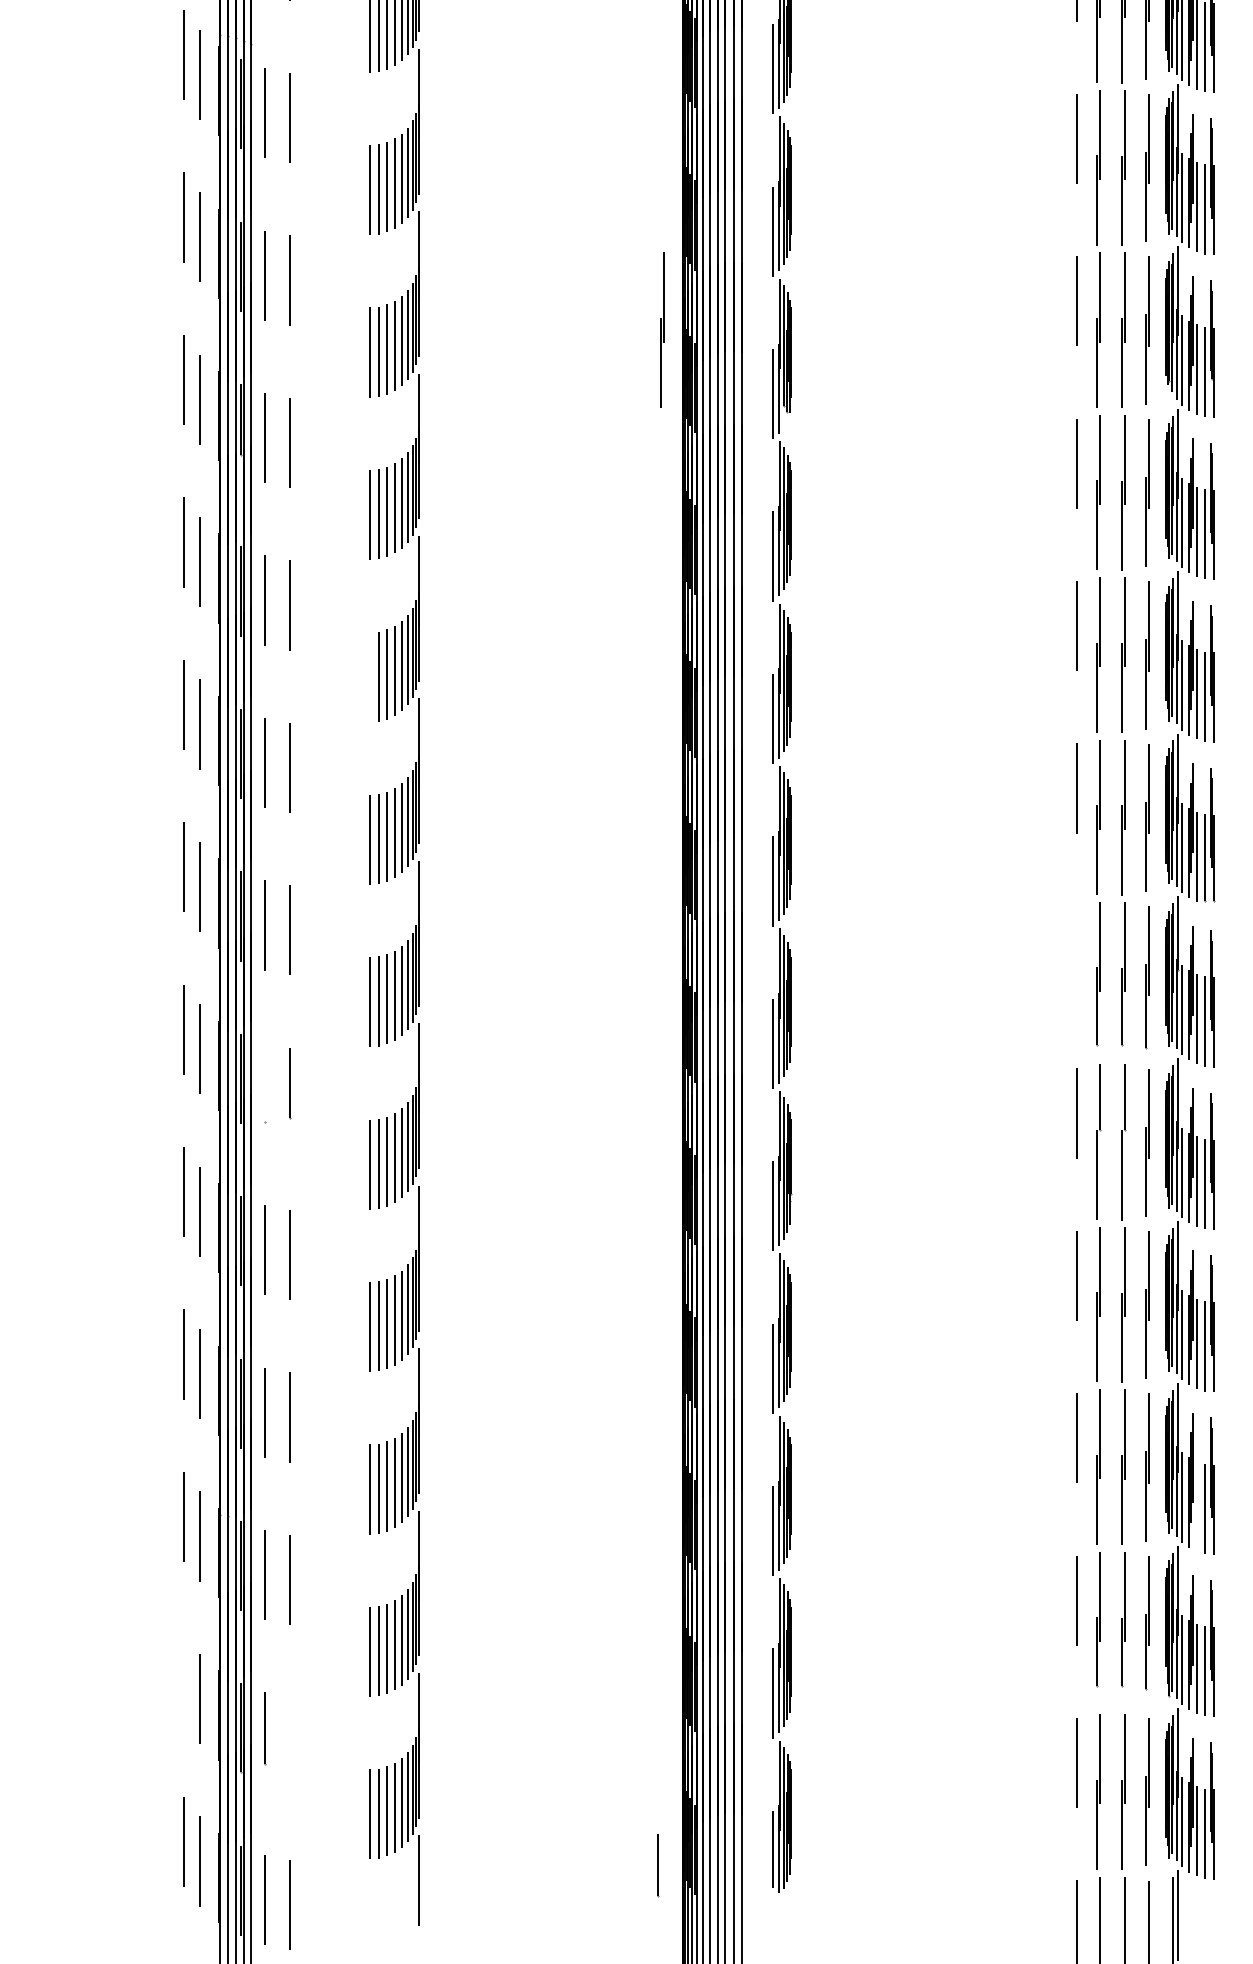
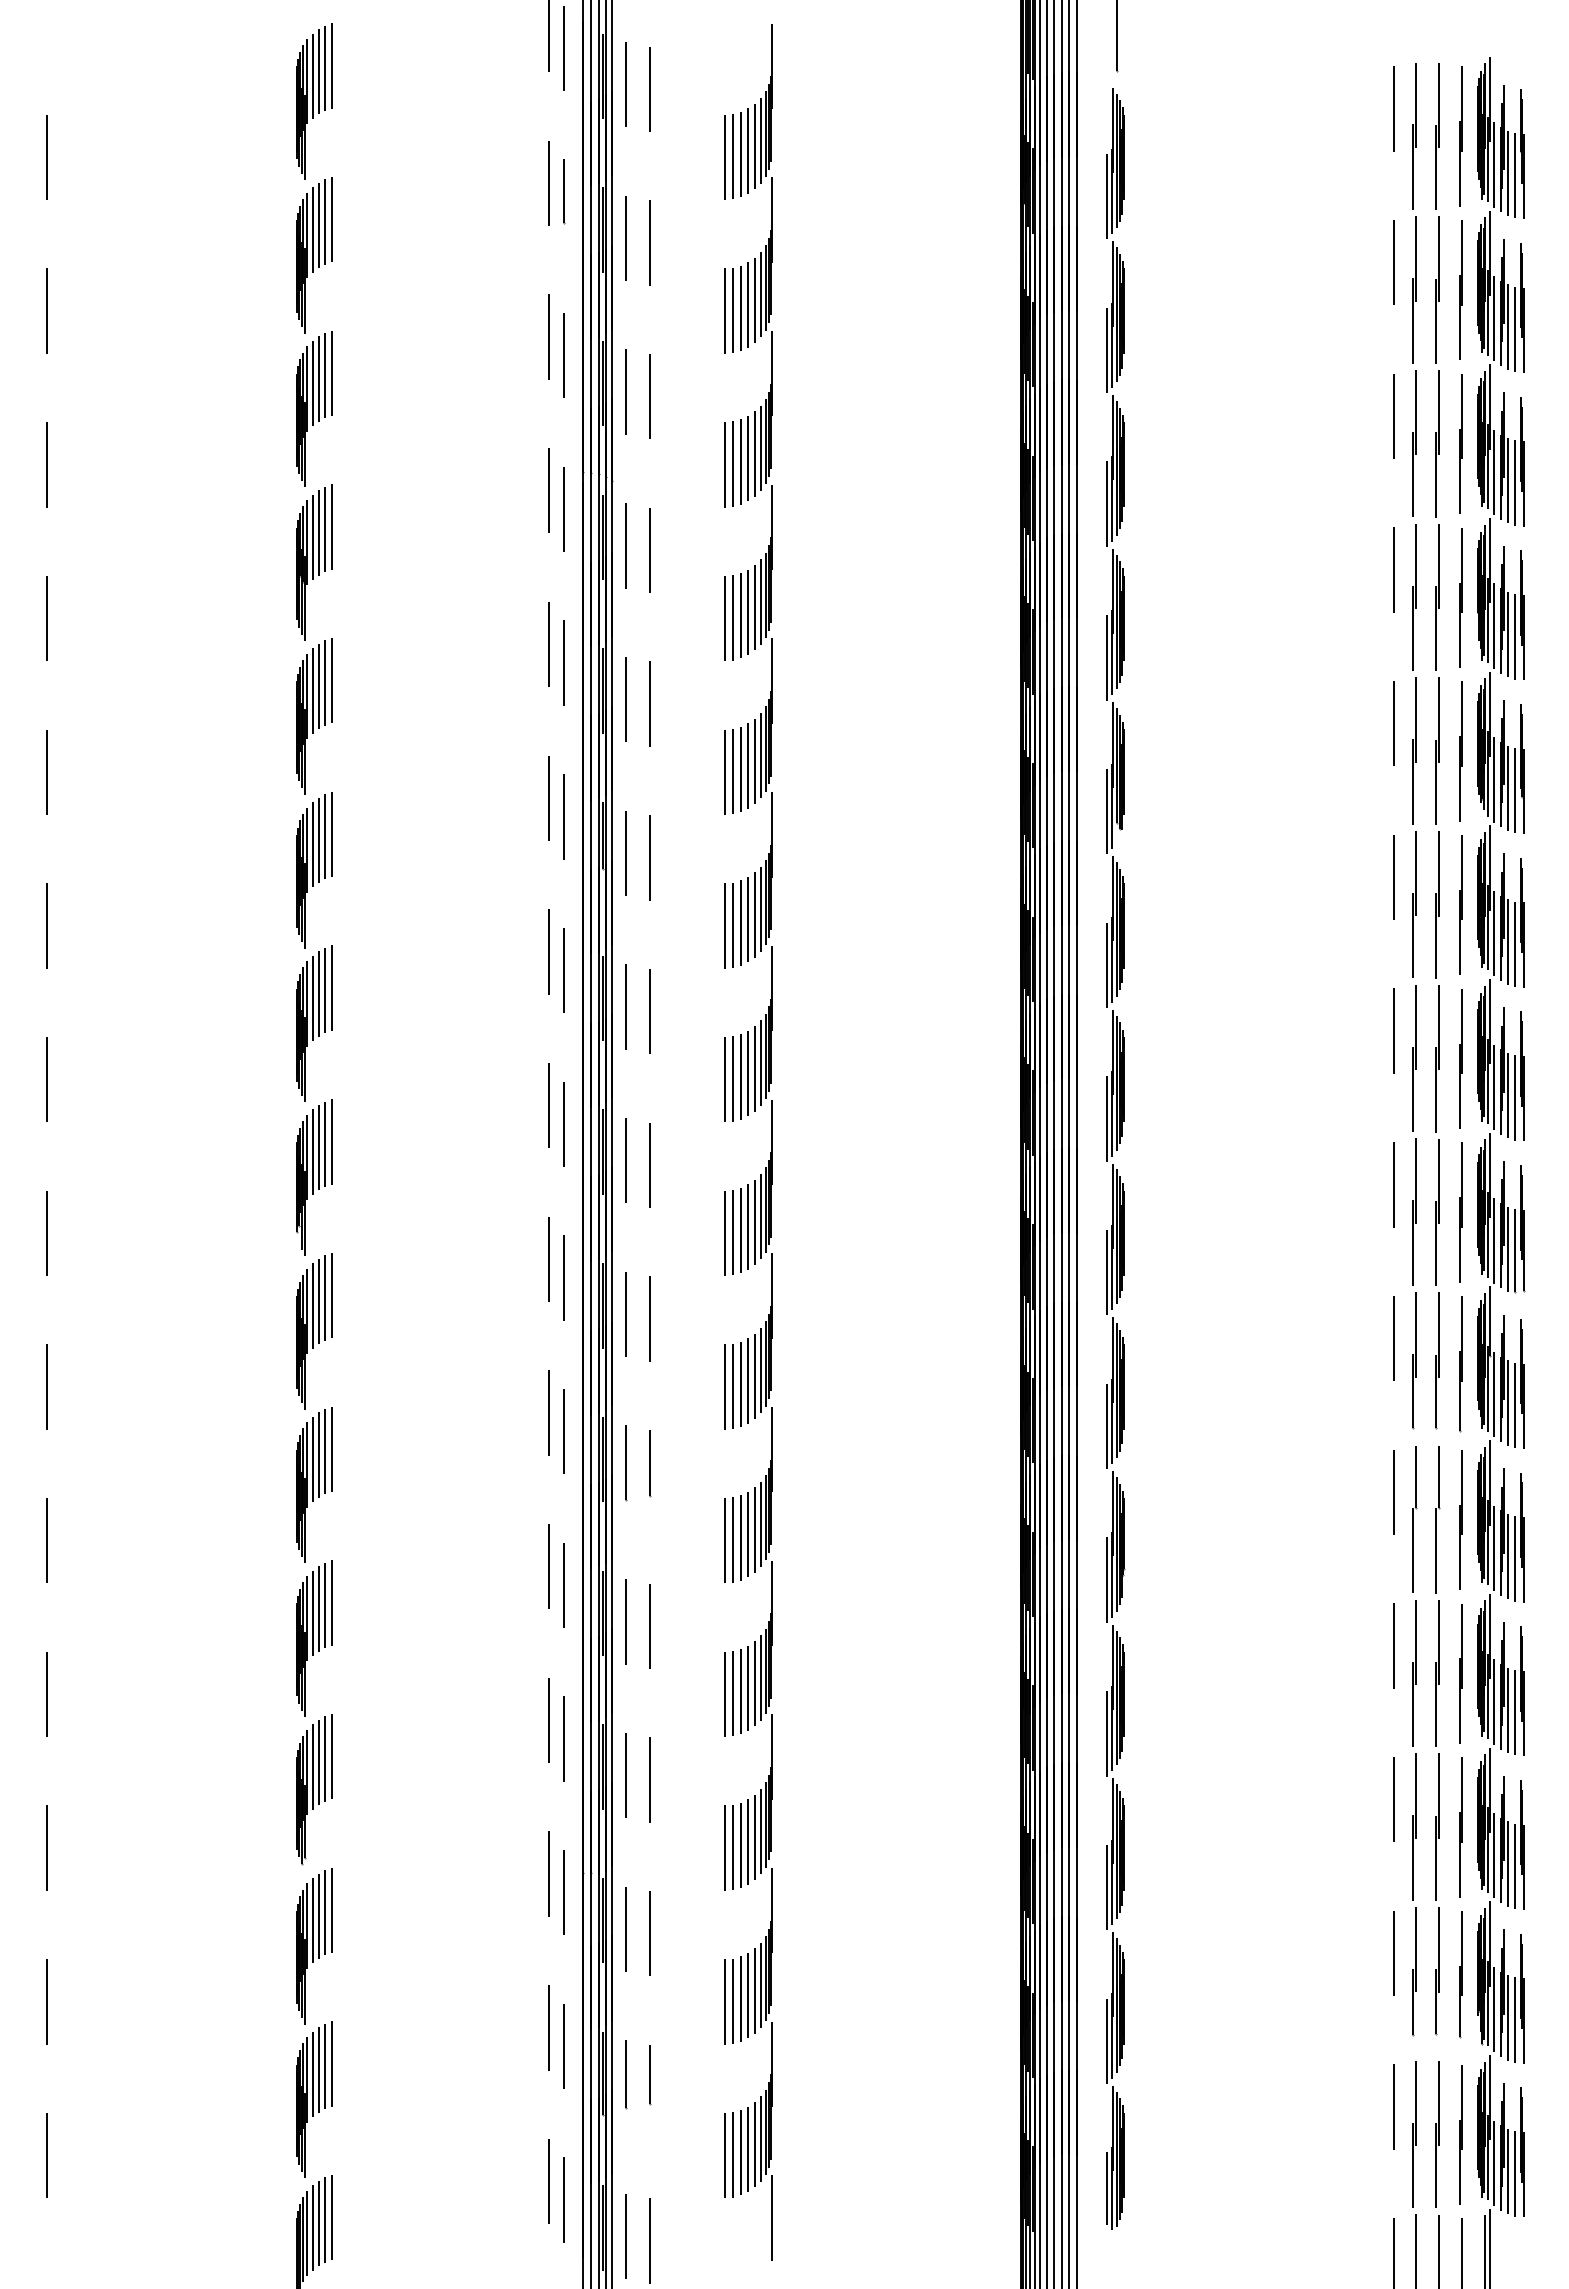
part: (662, 329) -> (1001, 750), removed
line: (370, 677) -> (725, 1079), added
line: (1076, 950) -> (1393, 1338), added
line: (264, 1081) -> (625, 1462), added
line: (1196, 1505) -> (1507, 1863), added
line: (183, 1678) -> (548, 2027), added
line: (658, 1866) -> (650, 2075), moved

